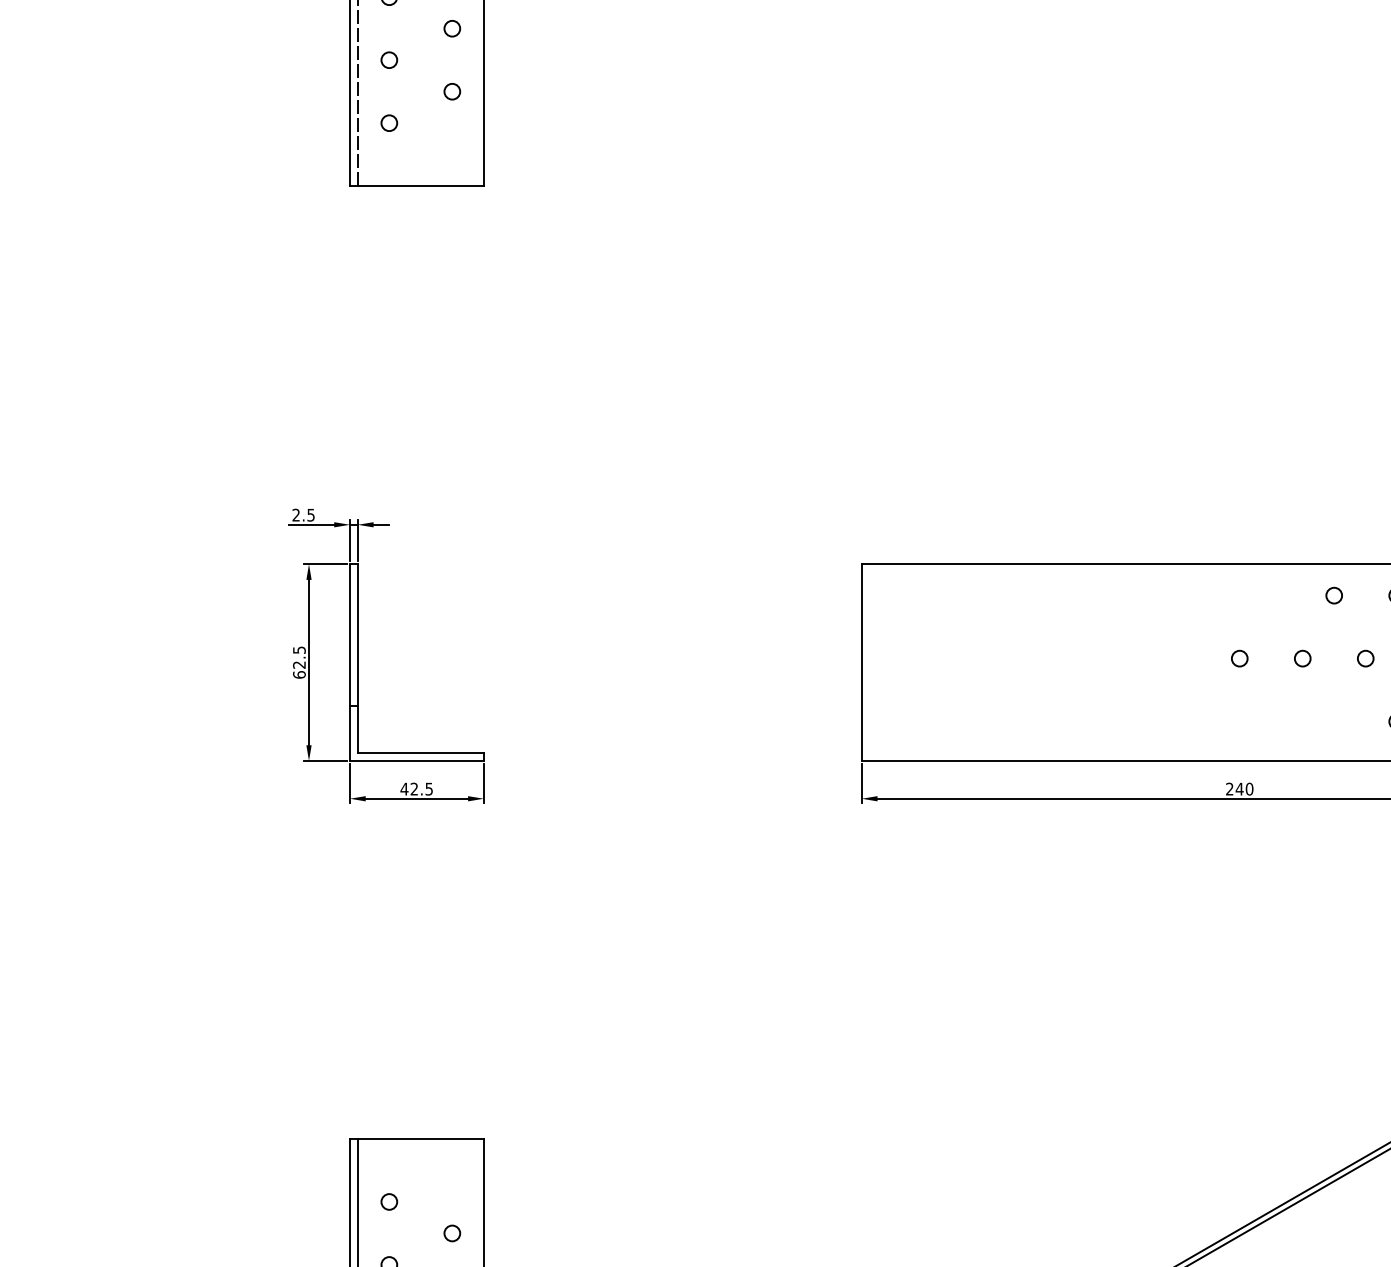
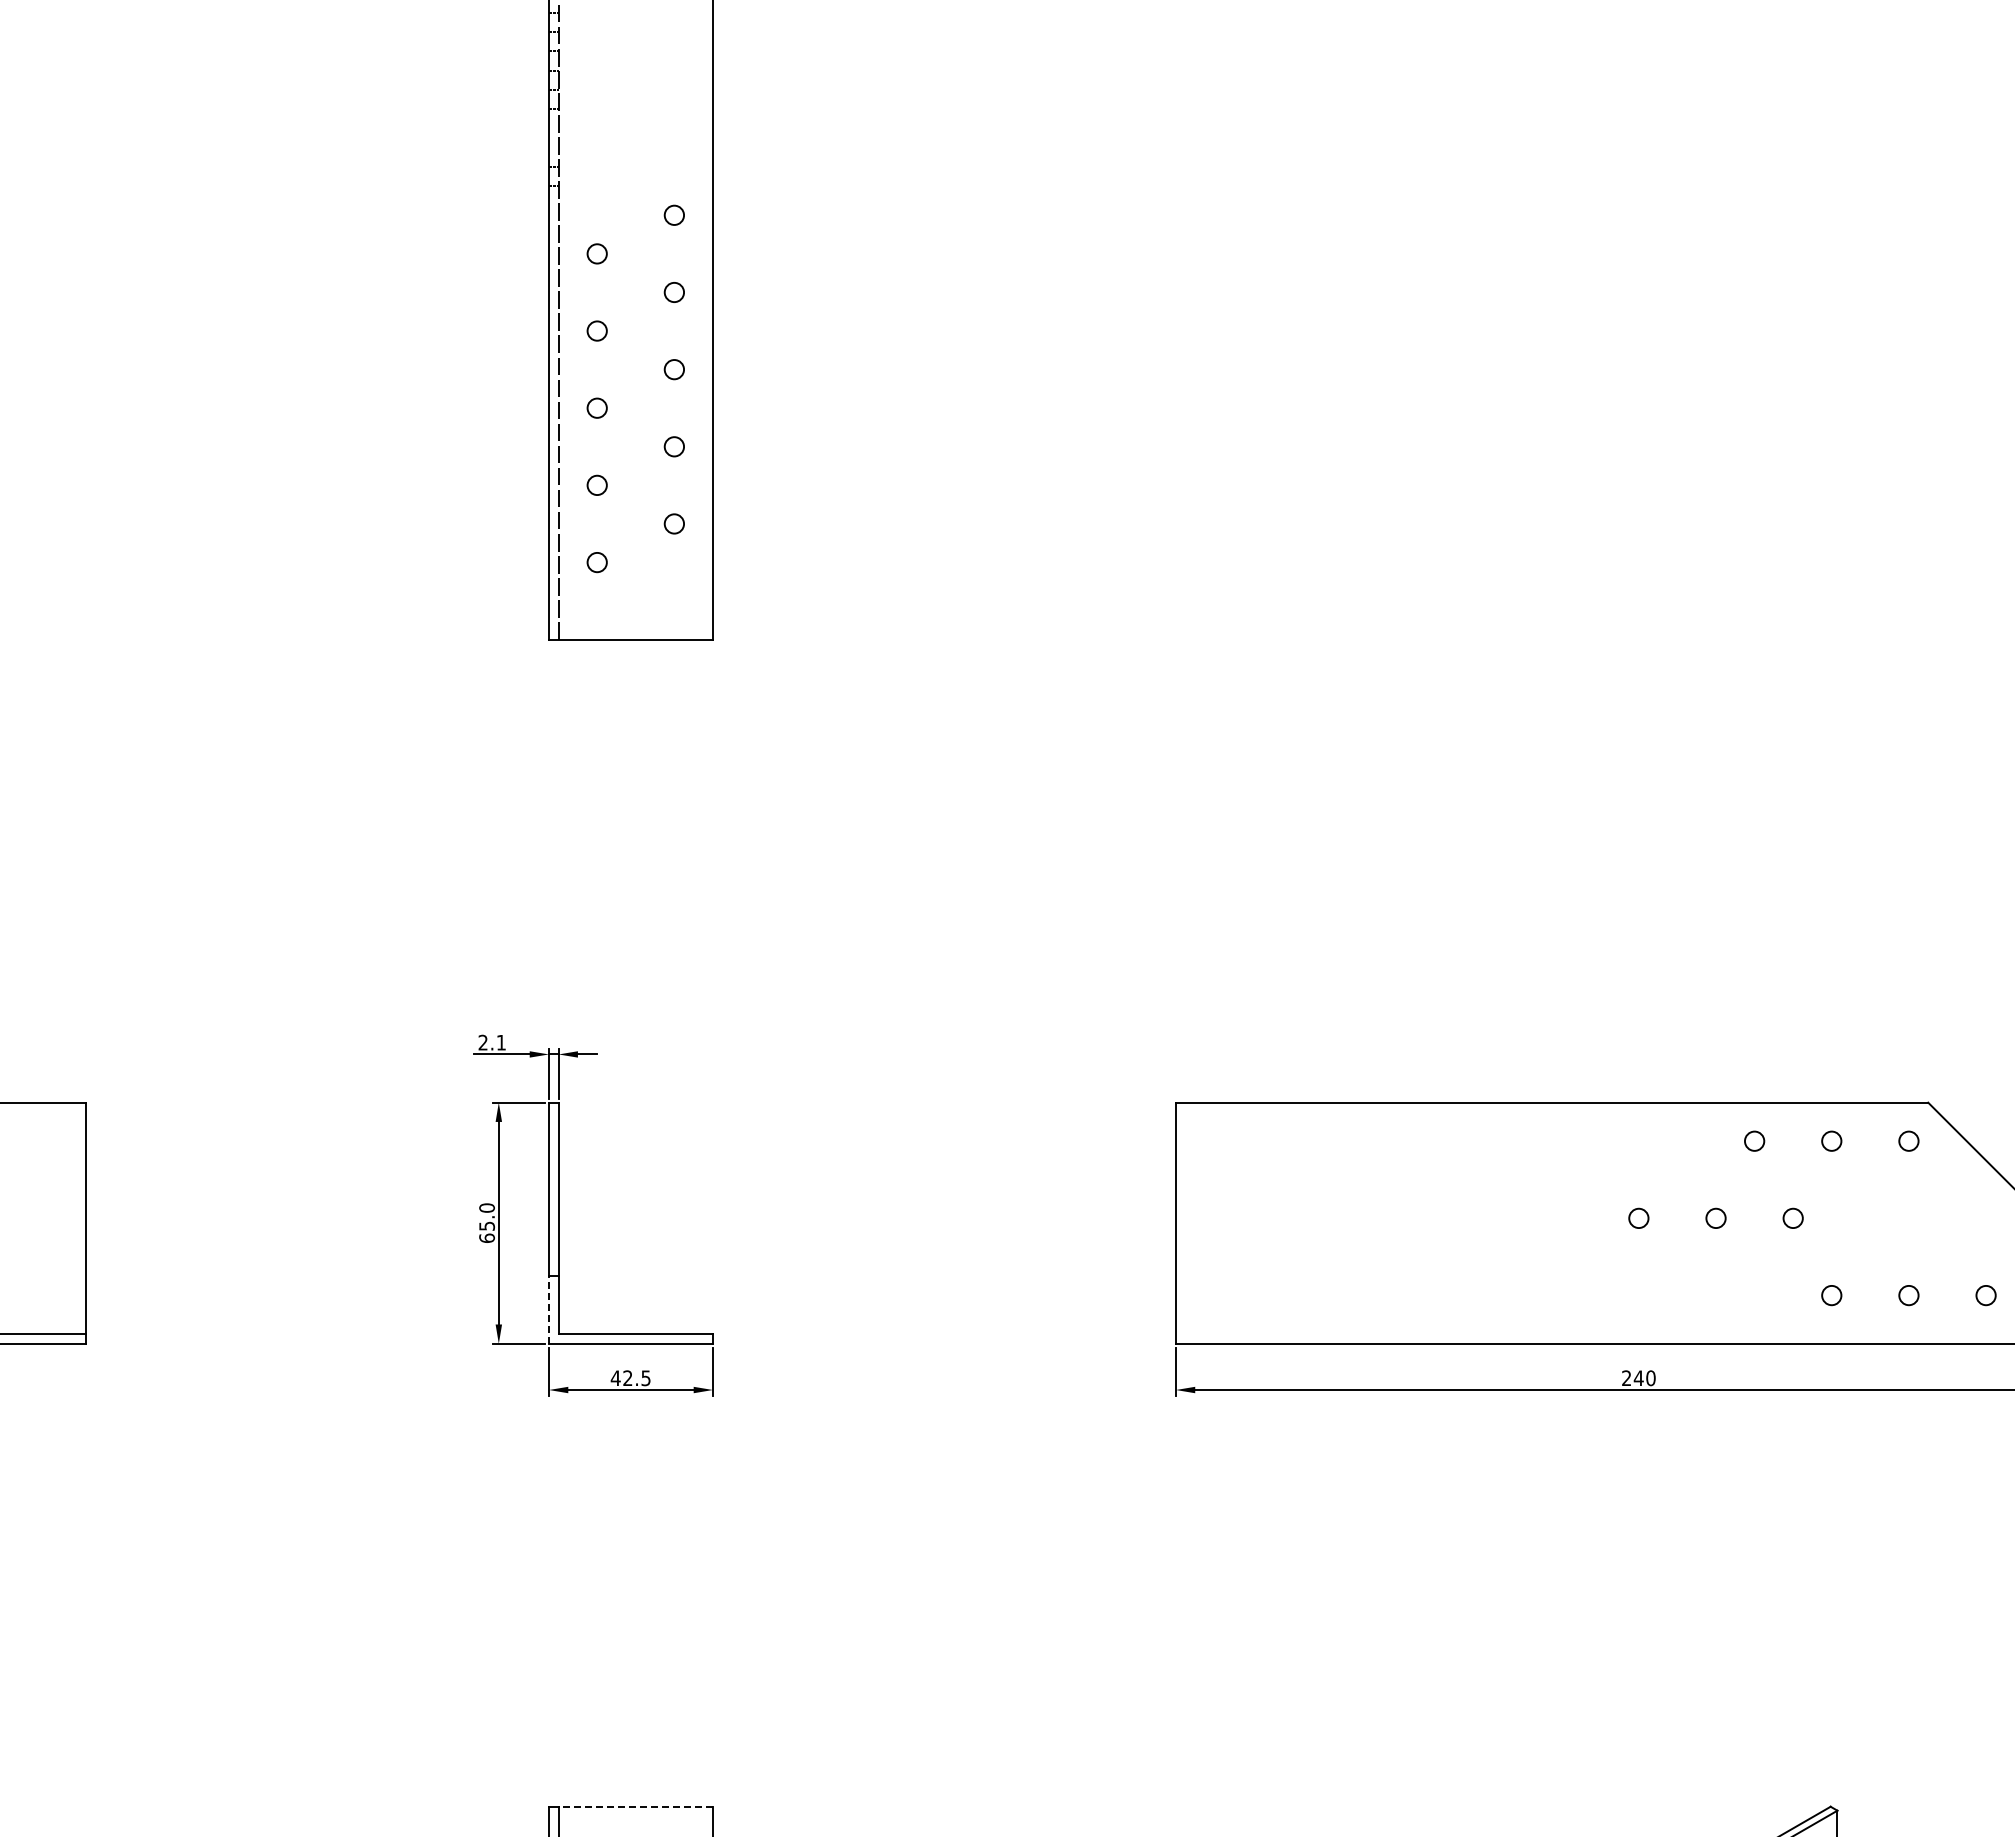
text: (310, 515) -> (500, 1042), 2.5 -> 2.1
text: (299, 657) -> (487, 1216), 62.5 -> 65.0
line: (350, 733) -> (549, 1310), solid -> dashed
line: (420, 1138) -> (635, 1806), solid -> dashed

